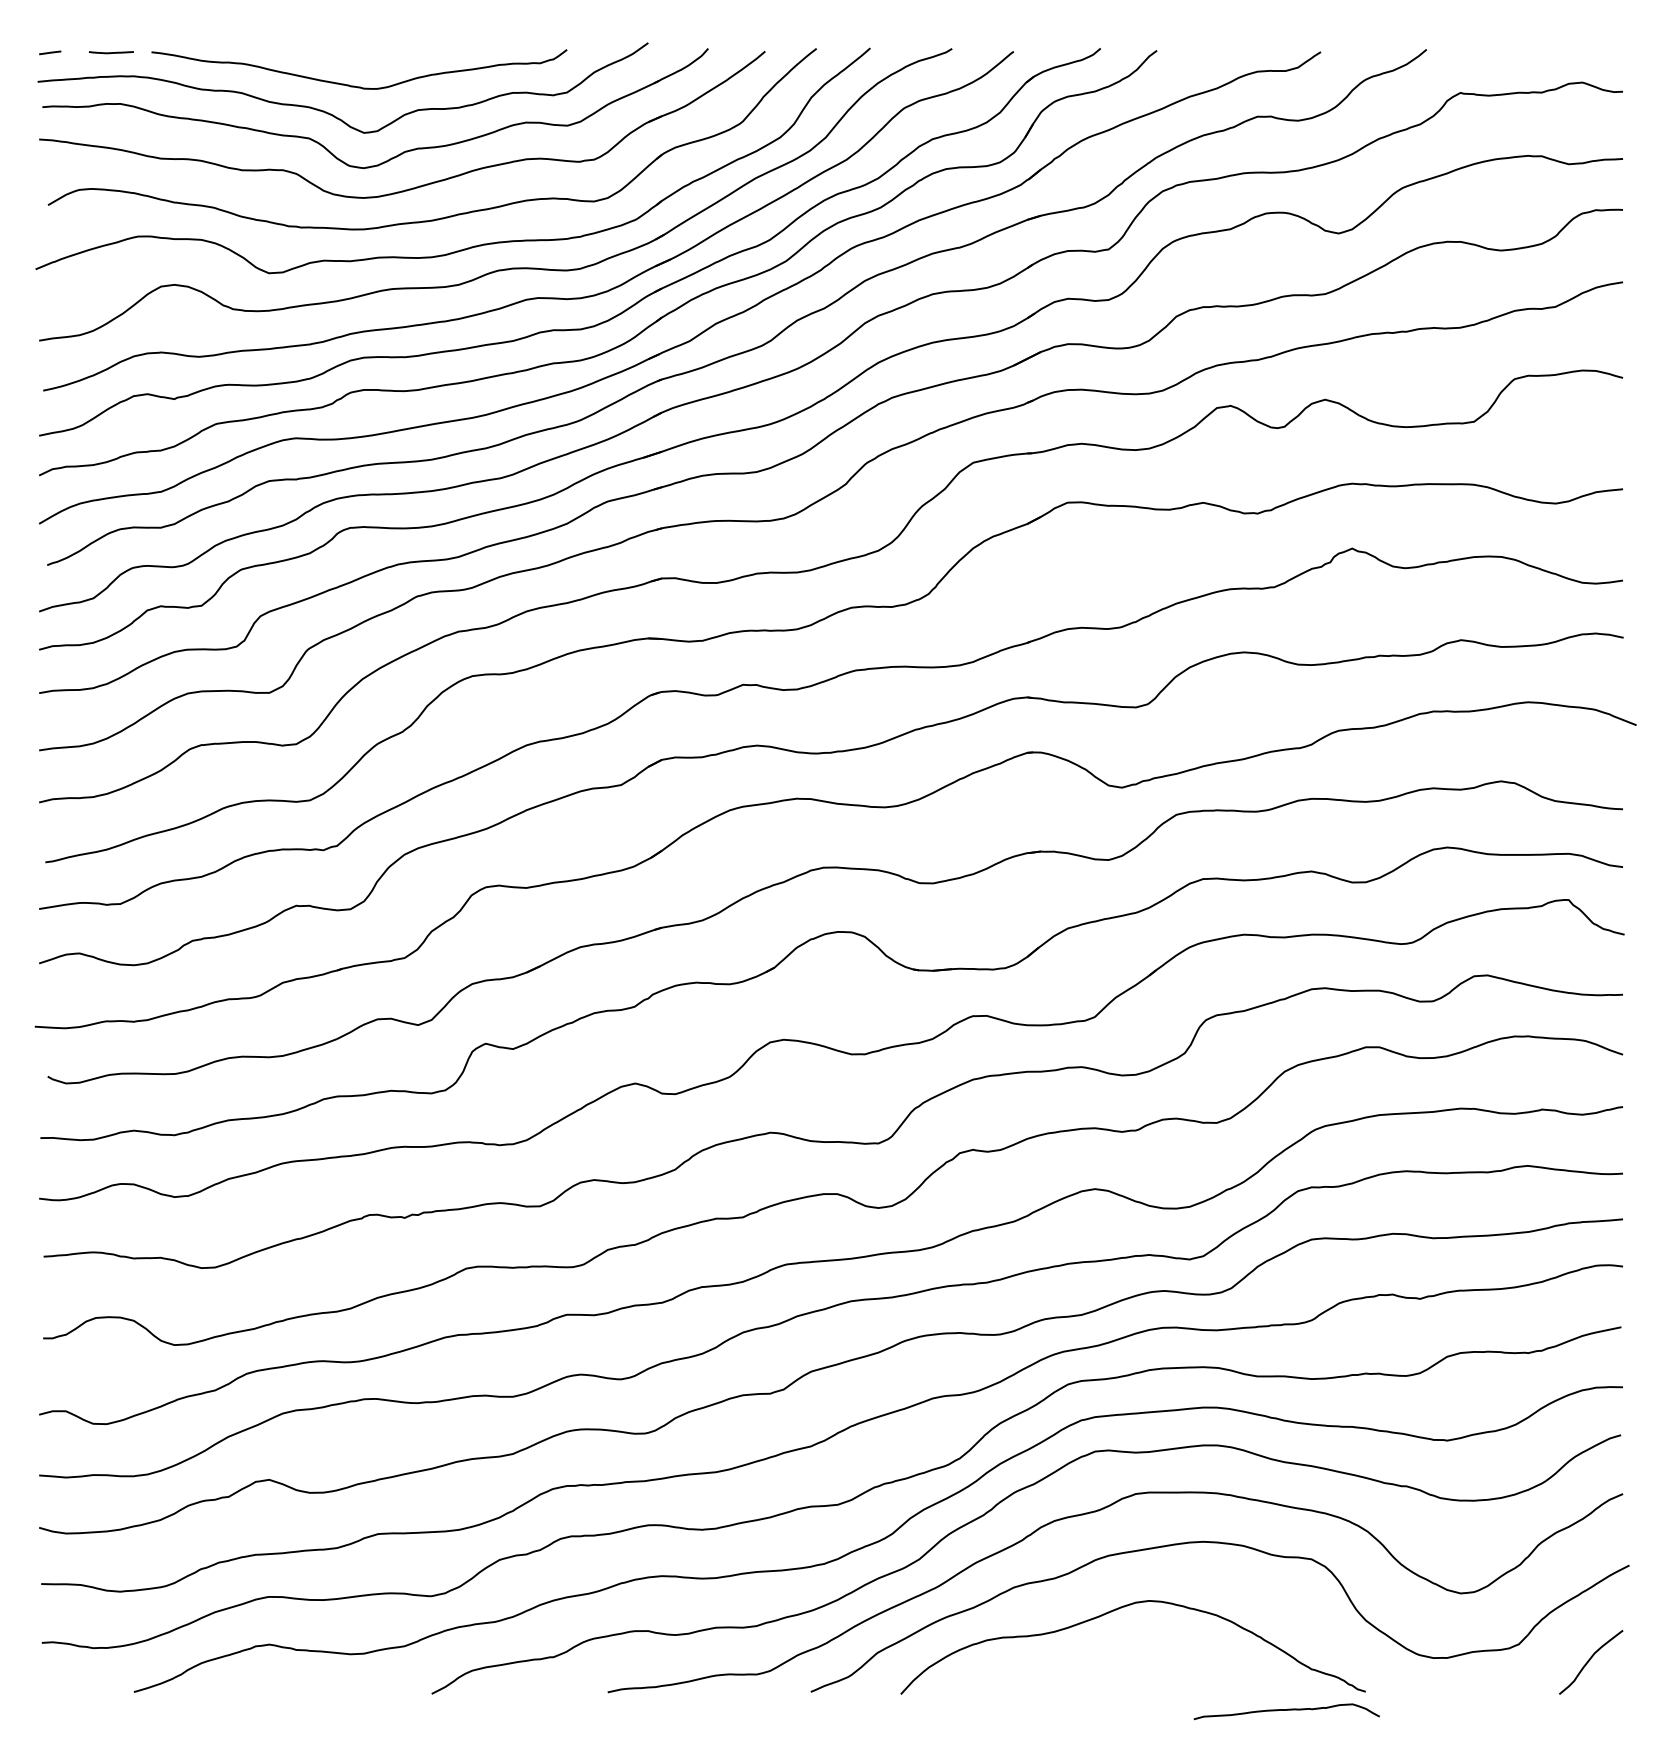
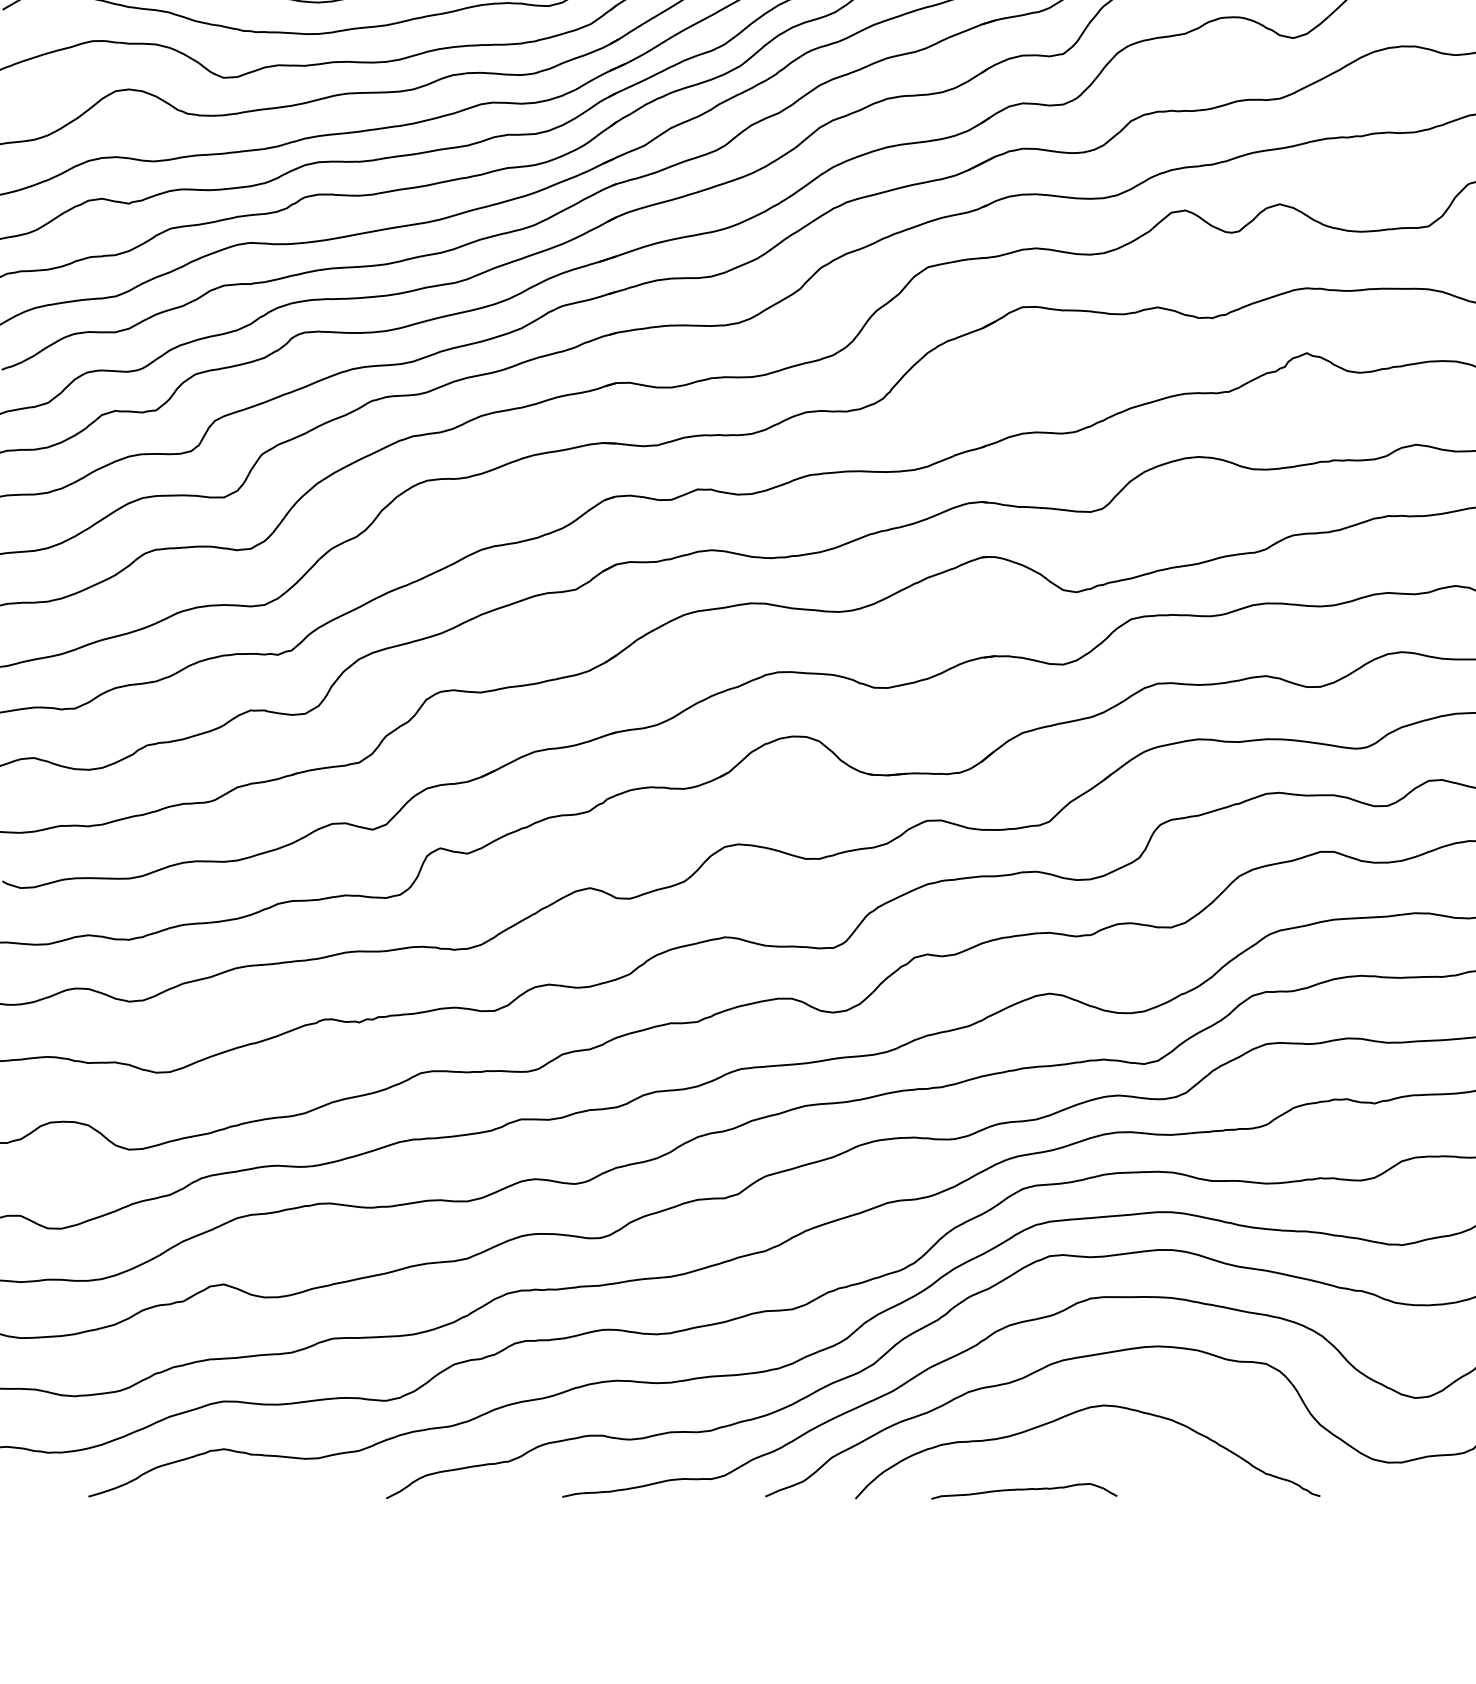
curve: (1286, 1710) -> (1024, 1490), moved

